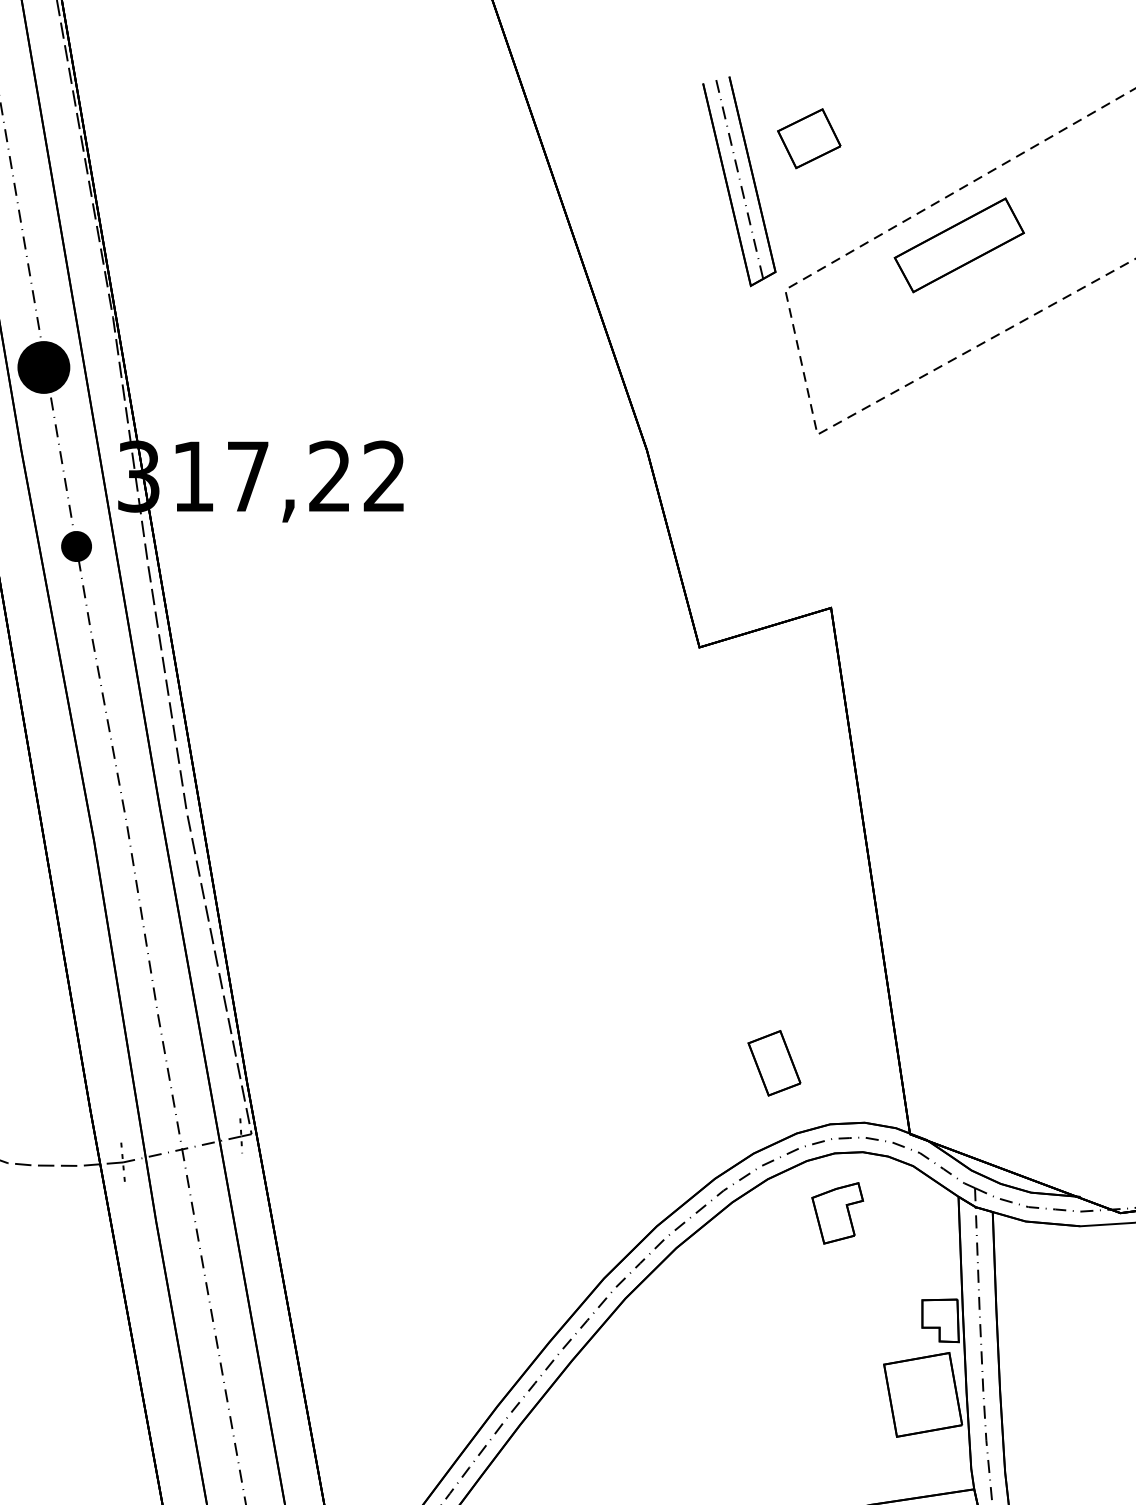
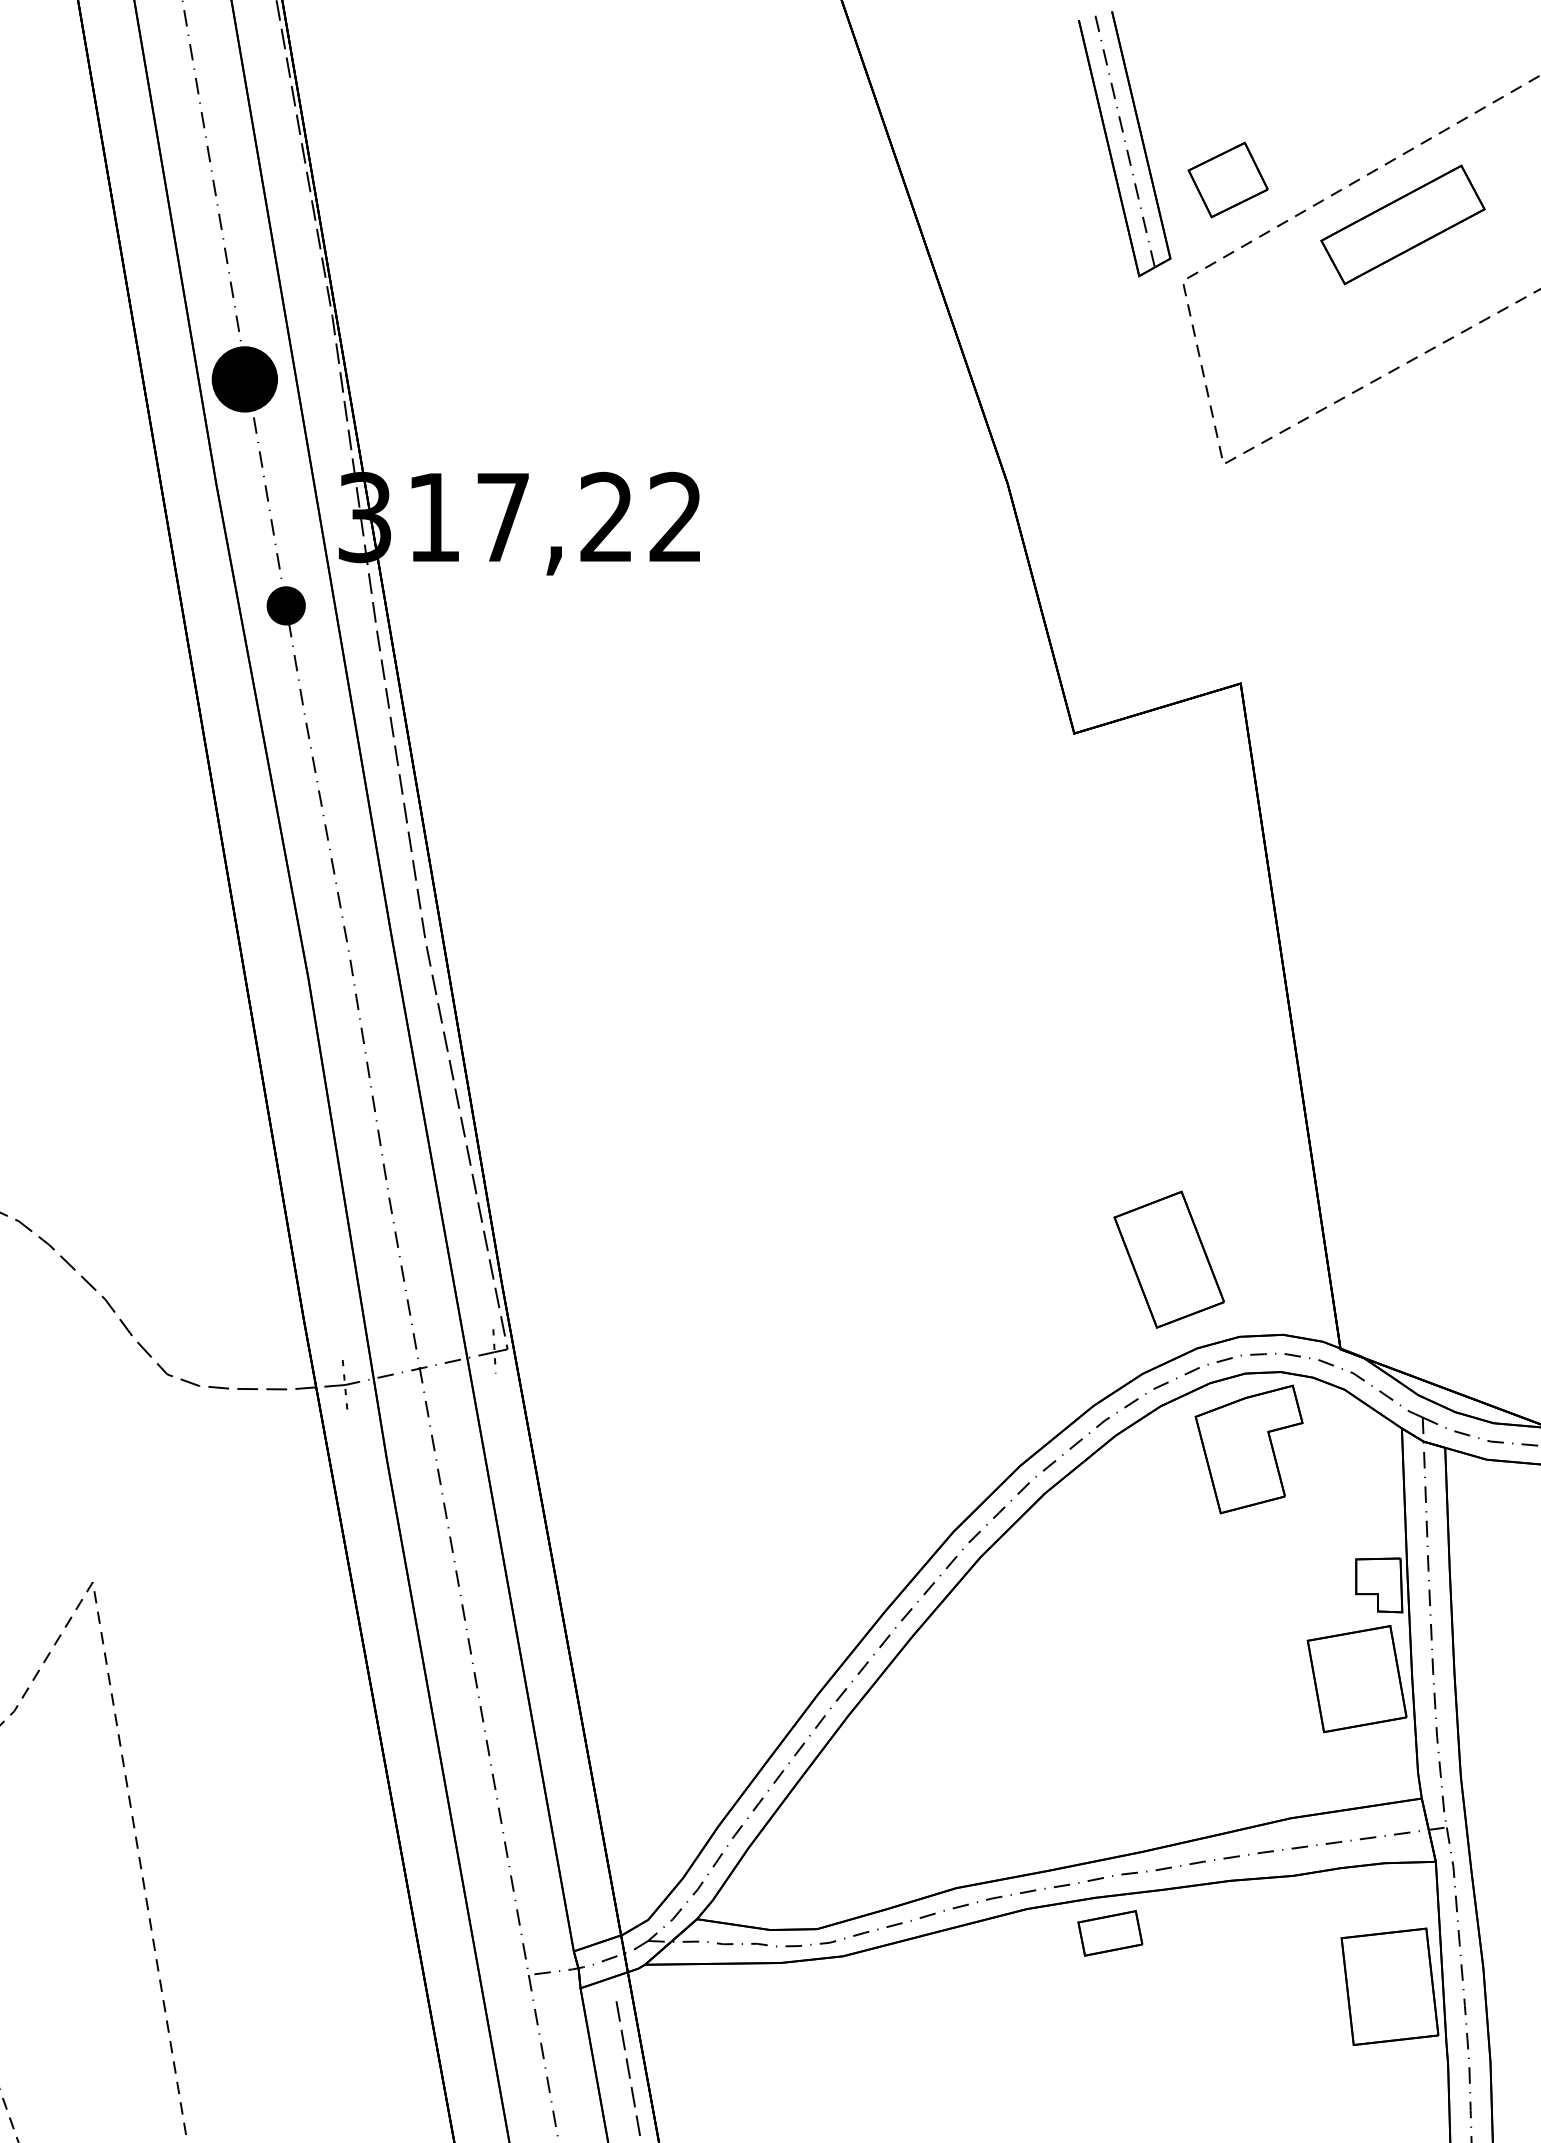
part: (808, 138) -> (1227, 179), moved
part: (774, 1063) -> (1168, 1259), size x1.67
part: (837, 1213) -> (1248, 1449), size x1.67

